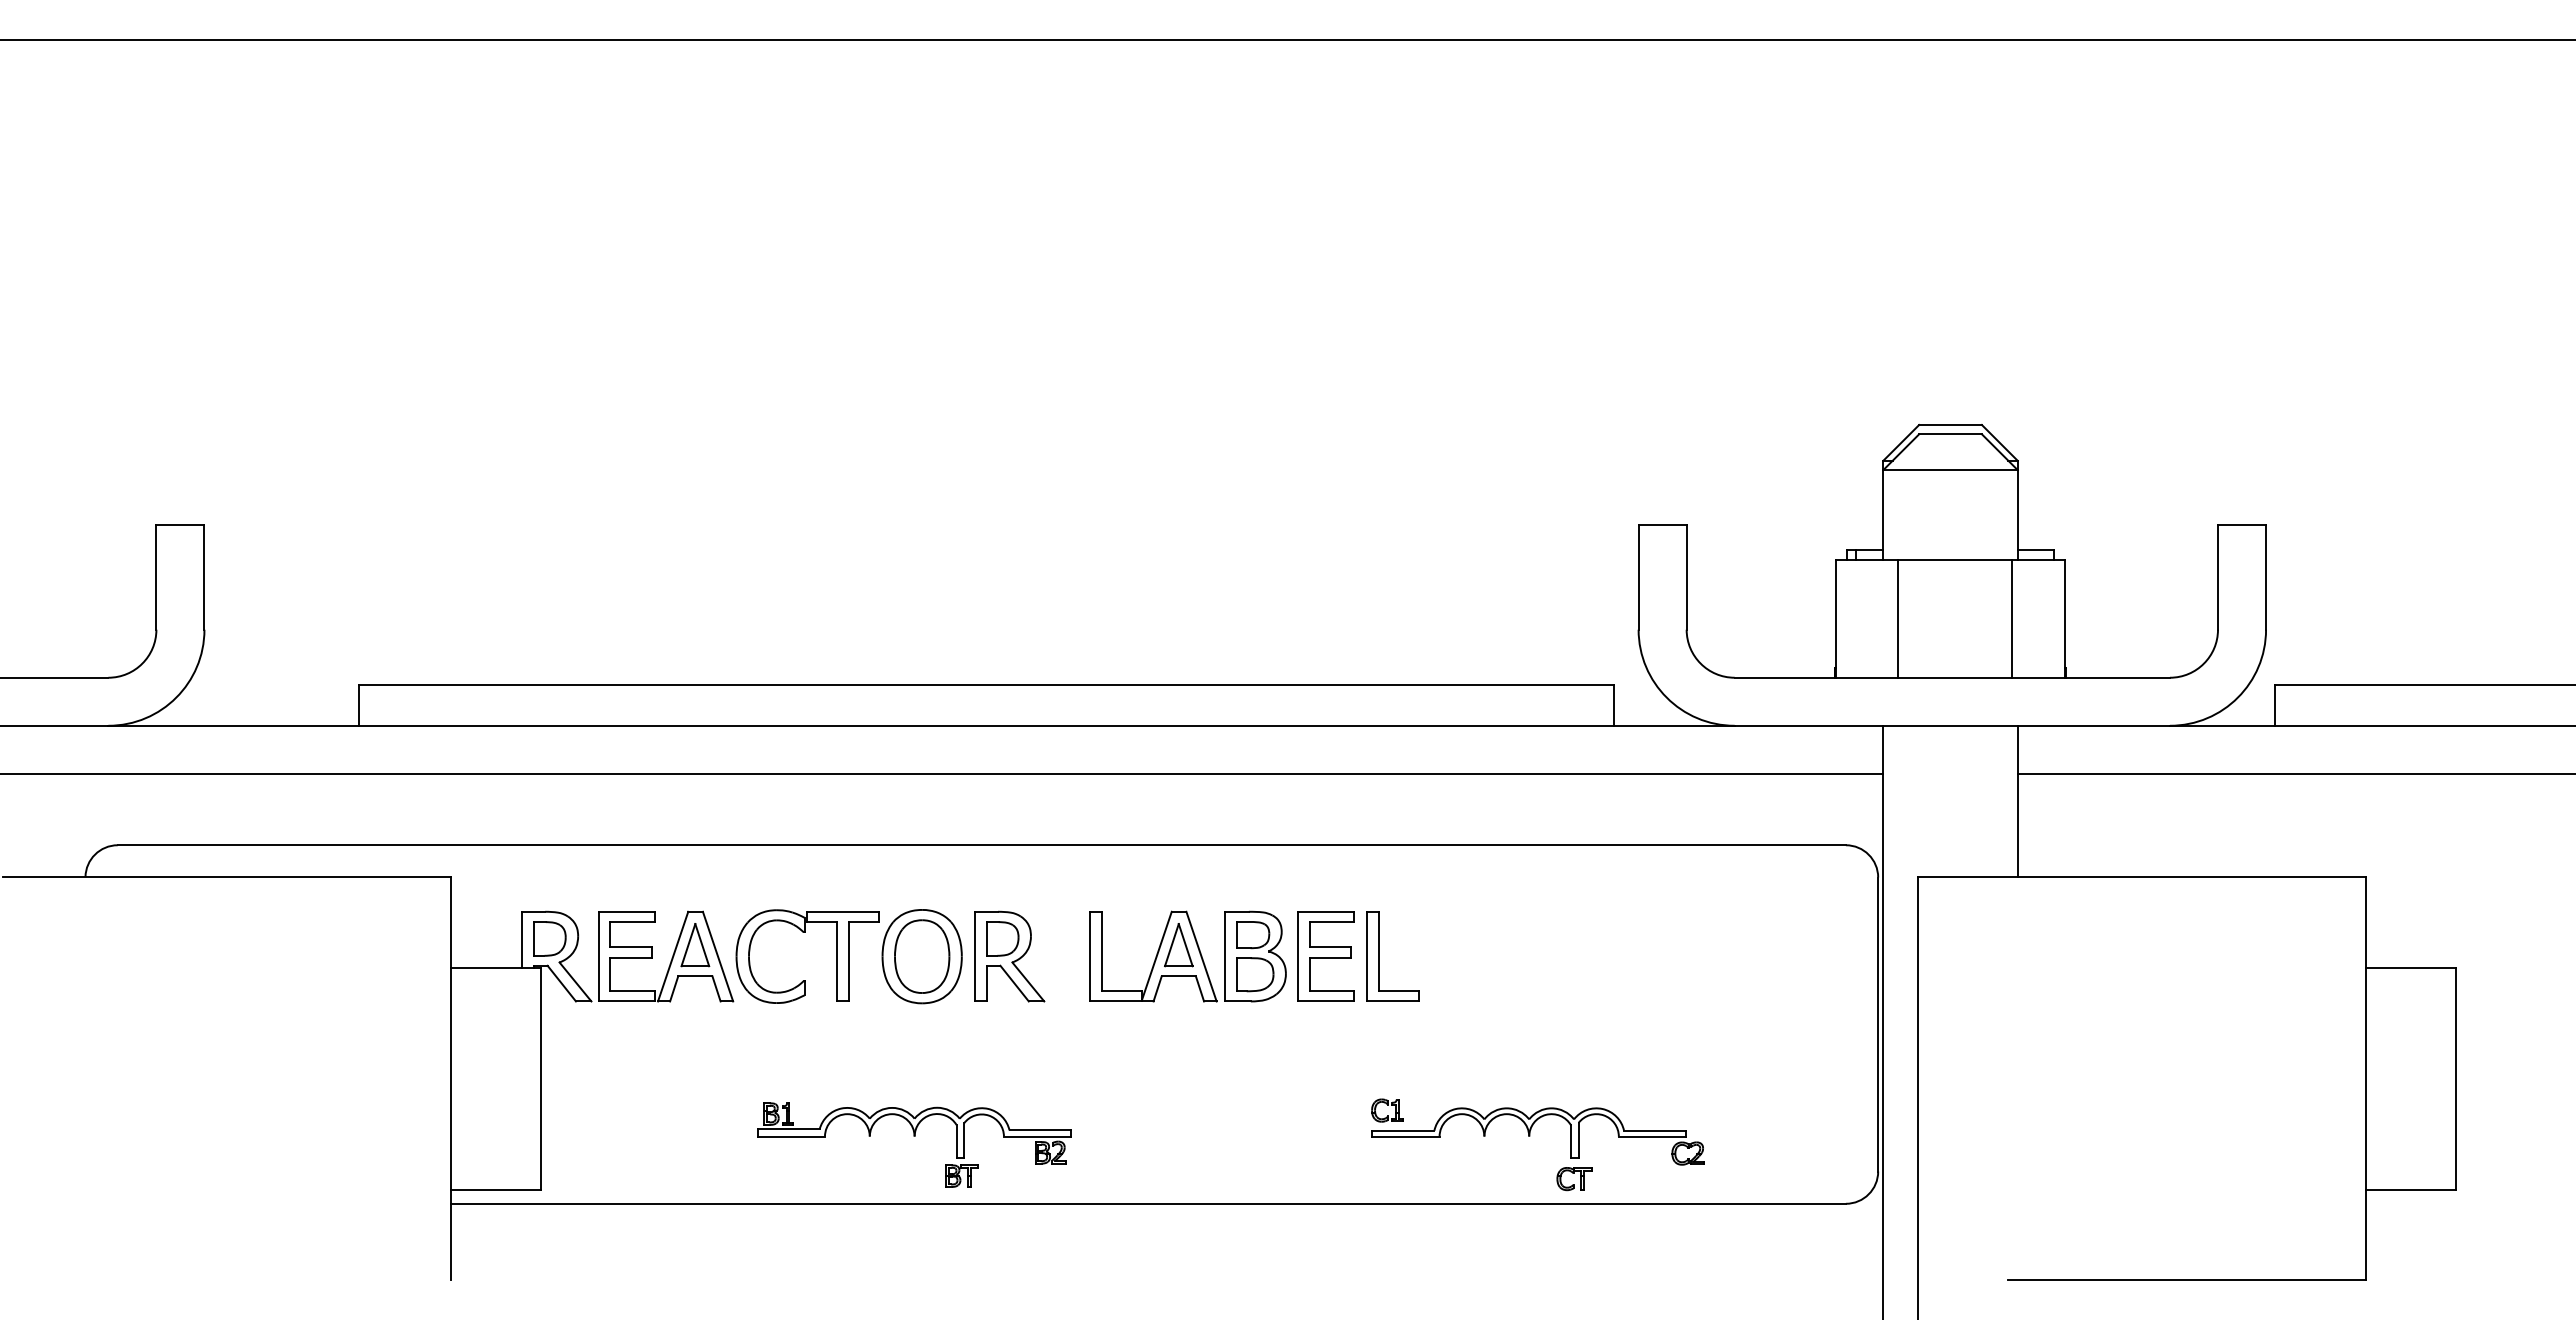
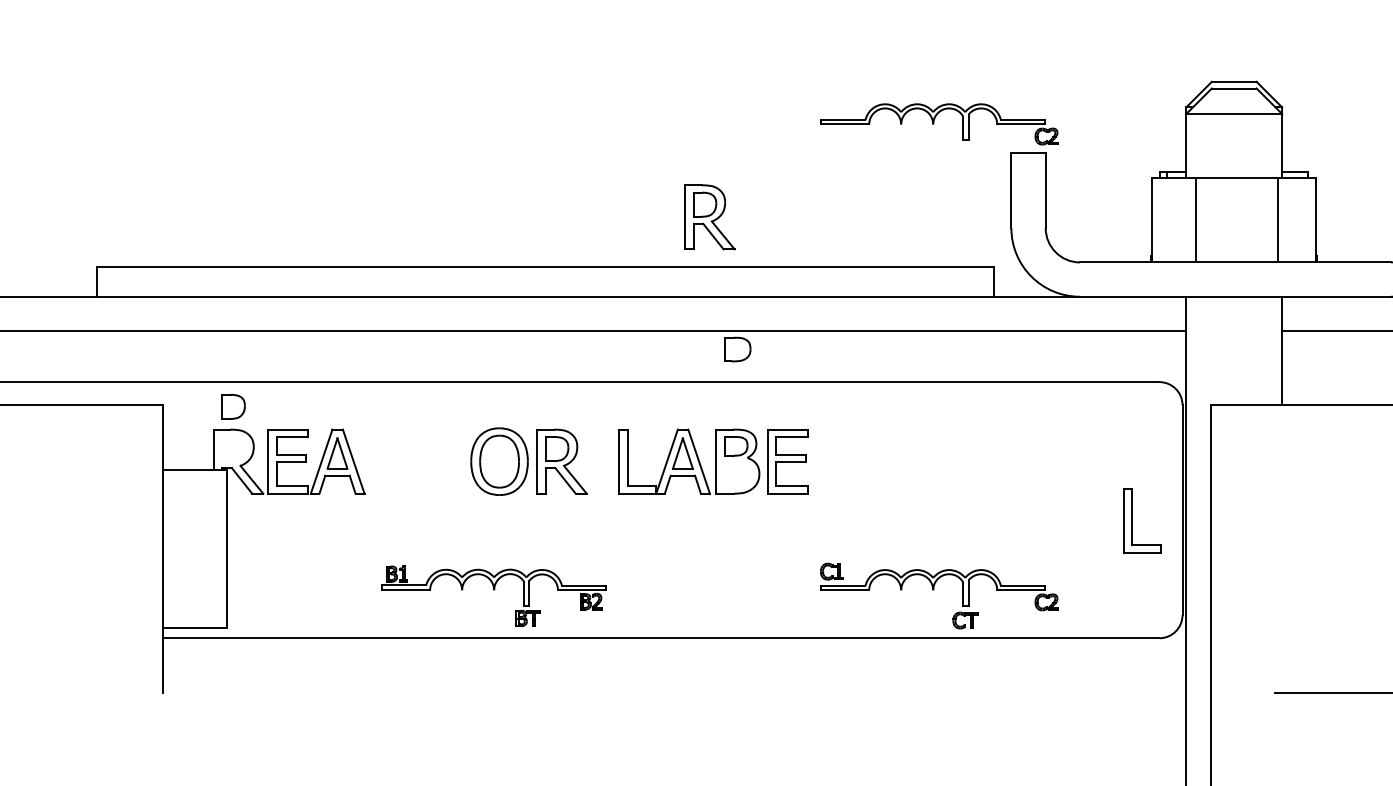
part: (1530, 484) -> (934, 124), added
part: (1216, 614) -> (709, 217), added
part: (805, 932) -> (416, 444), removed
part: (549, 938) -> (233, 406), moved
part: (1379, 956) -> (1132, 520), moved
part: (1255, 974) -> (737, 349), moved

